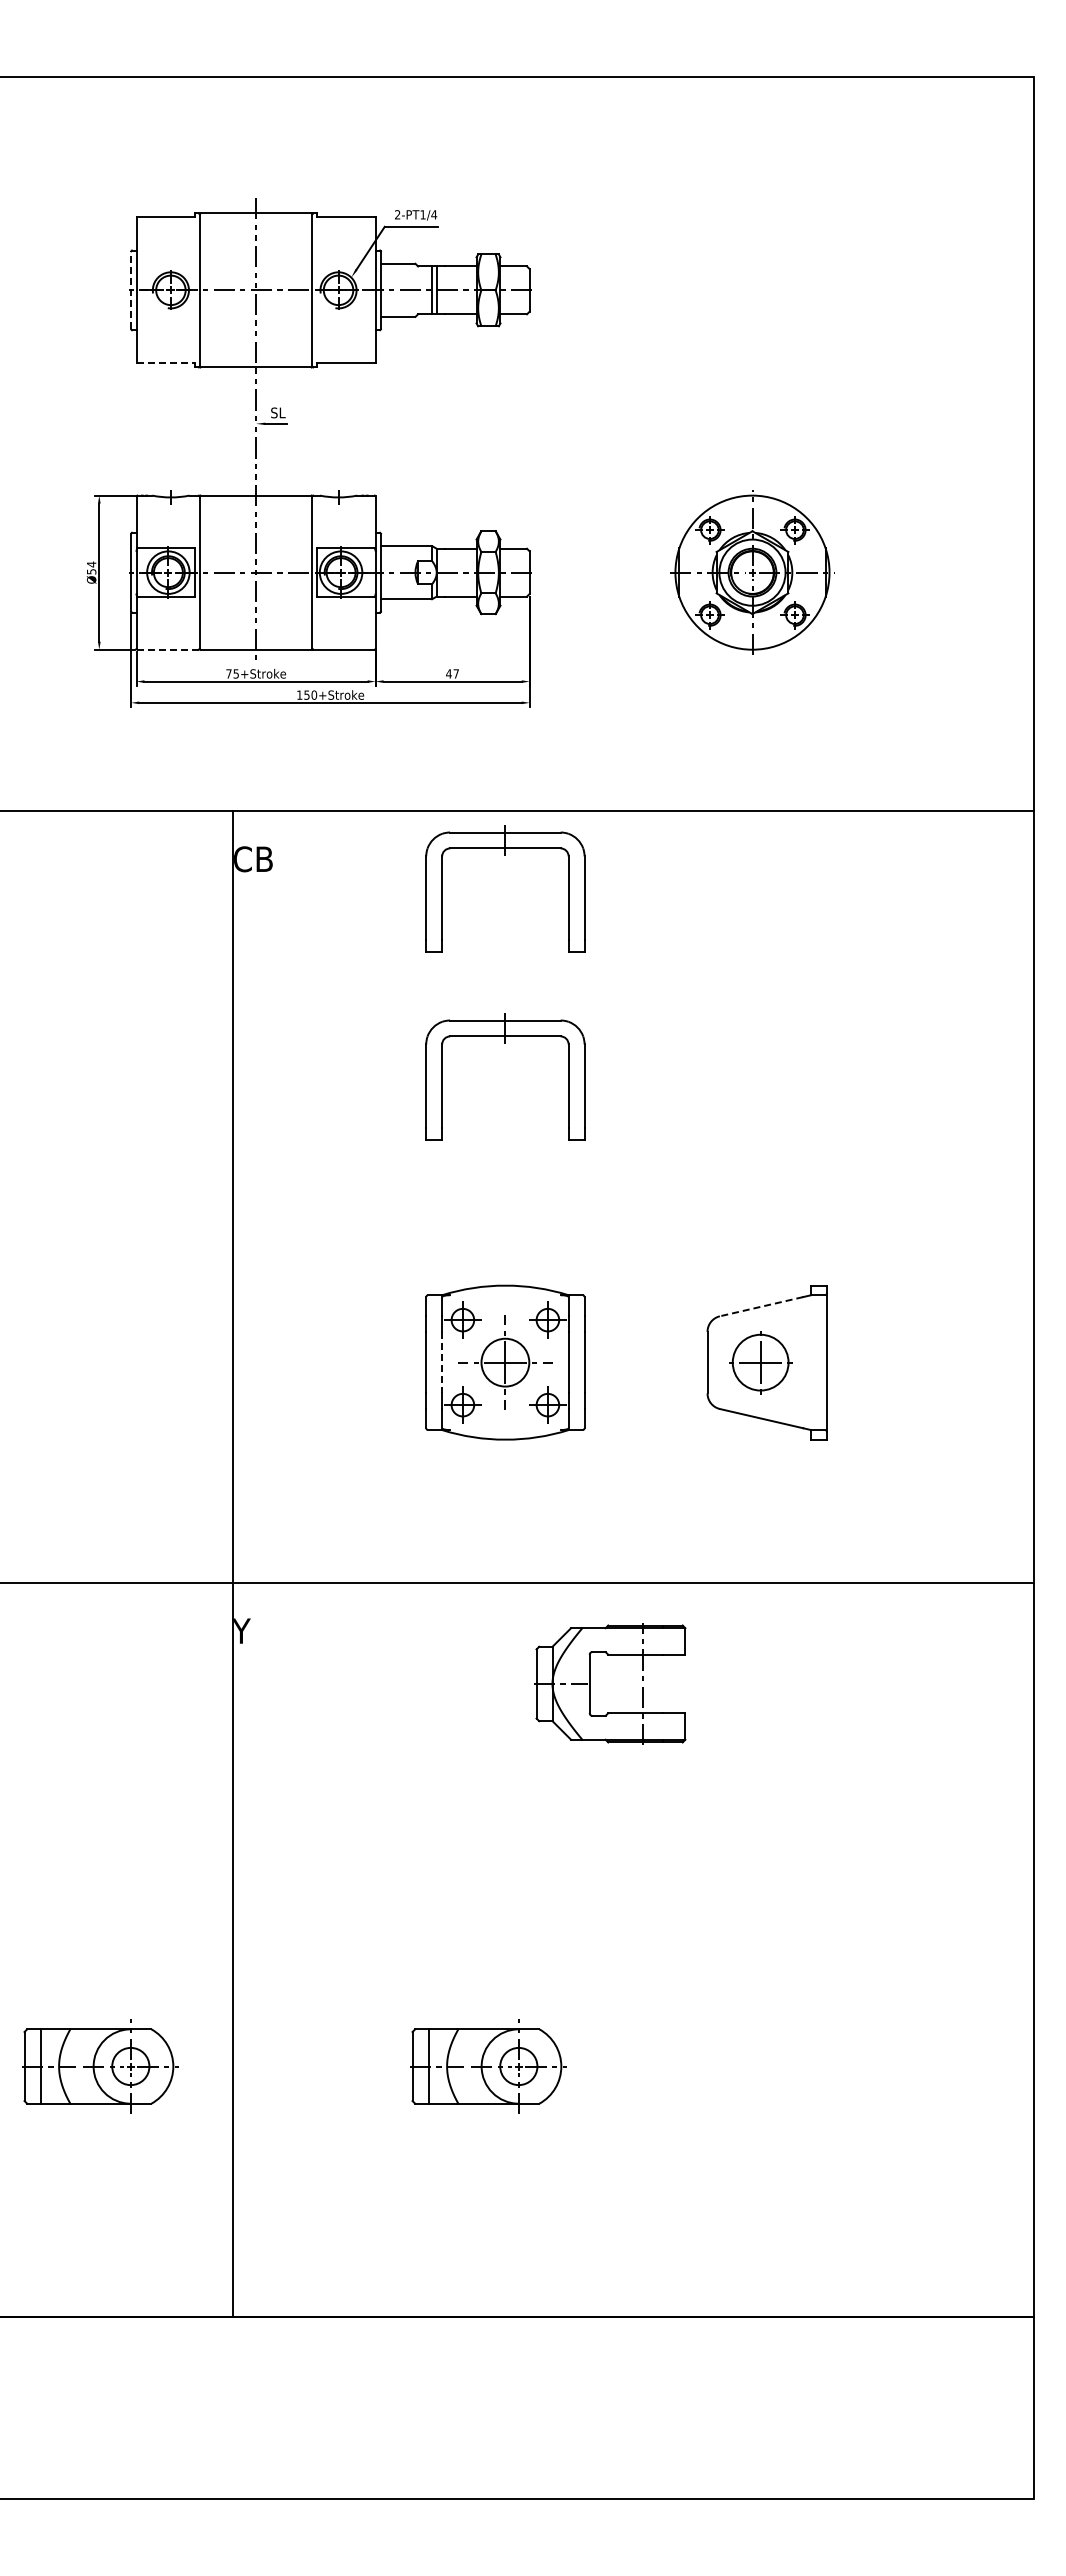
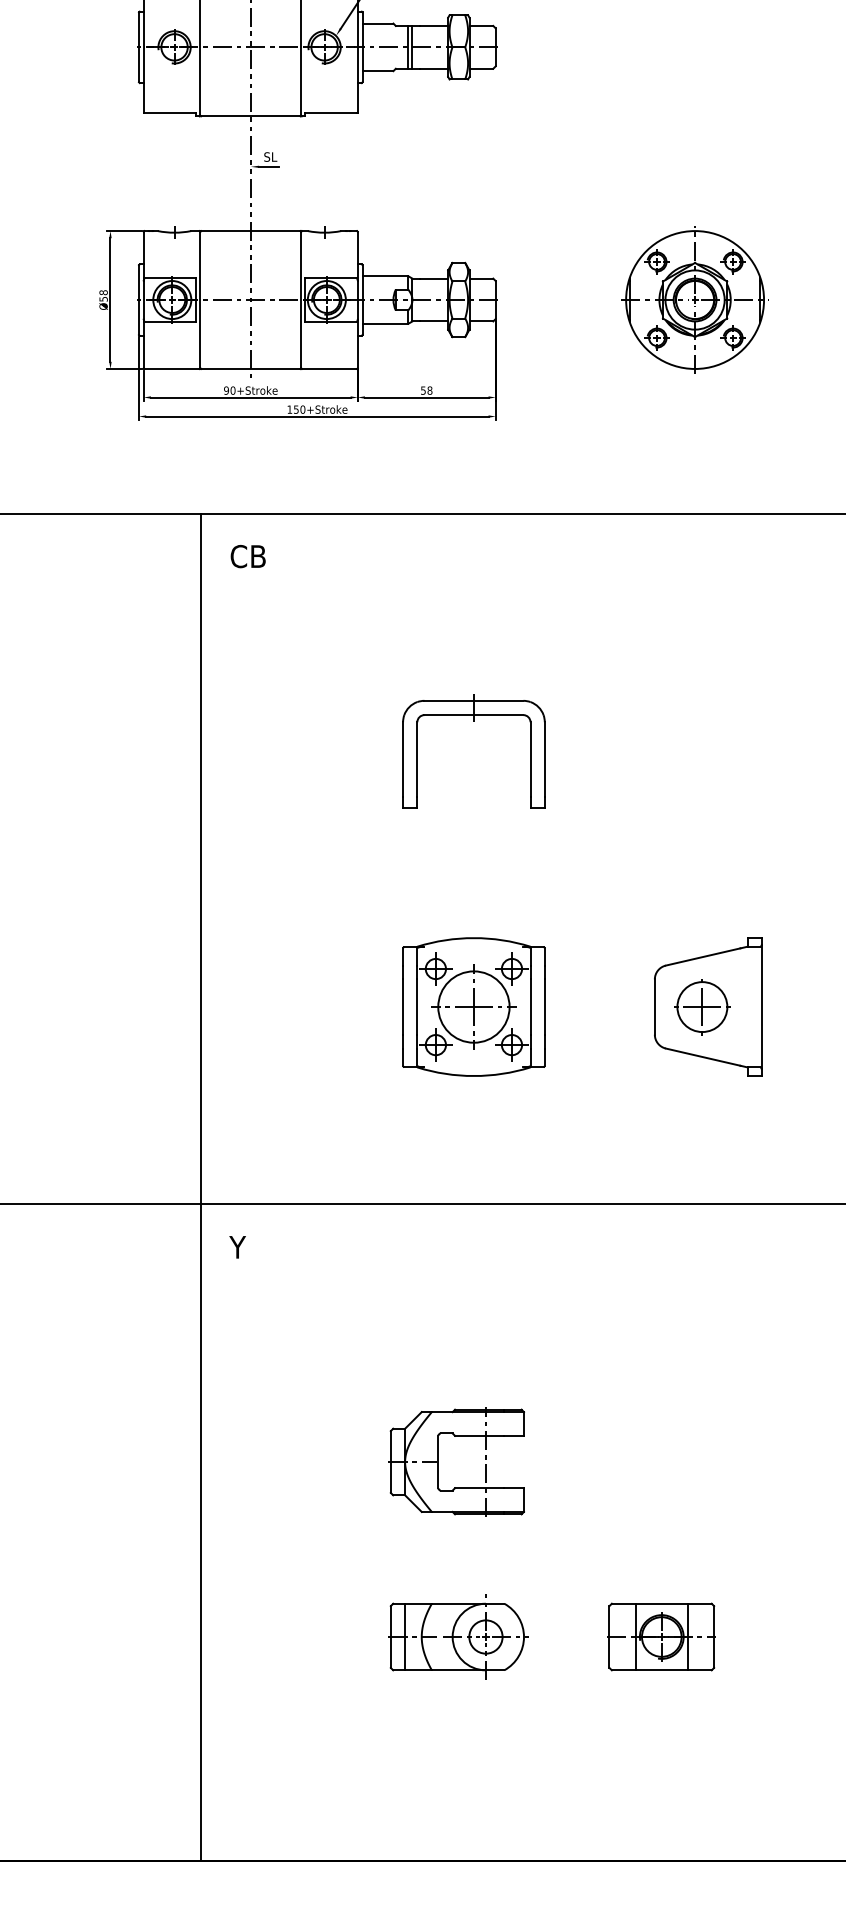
line: (131, 289) -> (139, 46), dashed -> solid
line: (166, 363) -> (170, 112), dashed -> solid
text: (91, 564) -> (103, 292), Ø54 -> Ø58
line: (168, 649) -> (172, 368), dashed -> solid
text: (232, 673) -> (229, 390), 75+Stroke -> 90+Stroke
text: (452, 673) -> (426, 390), 47 -> 58
part: (505, 855) -> (474, 553), removed
line: (761, 1306) -> (703, 956), dashed -> solid
line: (442, 1362) -> (417, 1006), dashed -> solid
circle: (505, 1362) -> (474, 1006), size x1.67
line: (232, 1563) -> (201, 1186), moved
part: (590, 1683) -> (439, 1461), moved
part: (100, 2066) -> (111, 1637), removed
part: (714, 2066) -> (661, 1637), added

